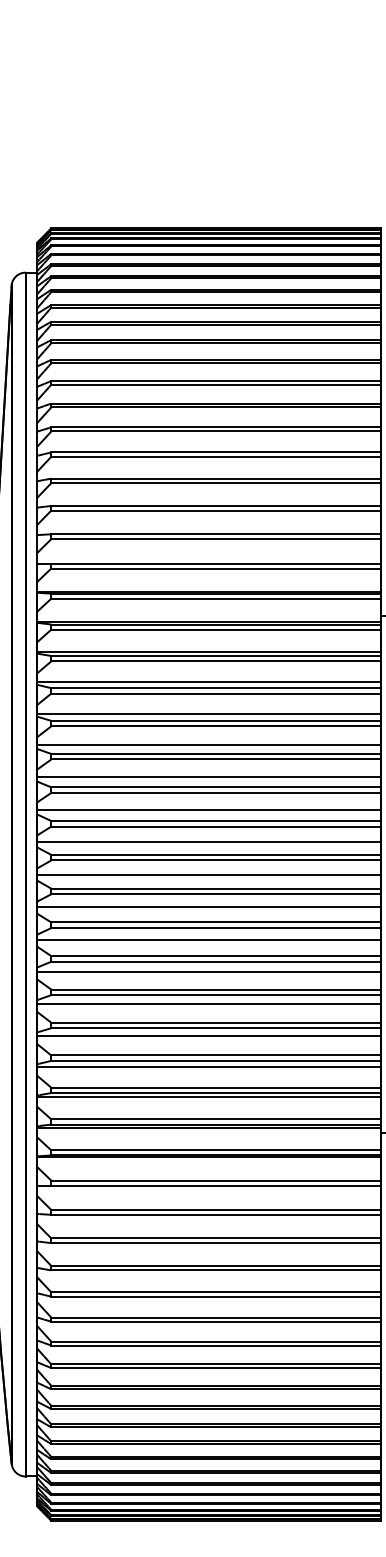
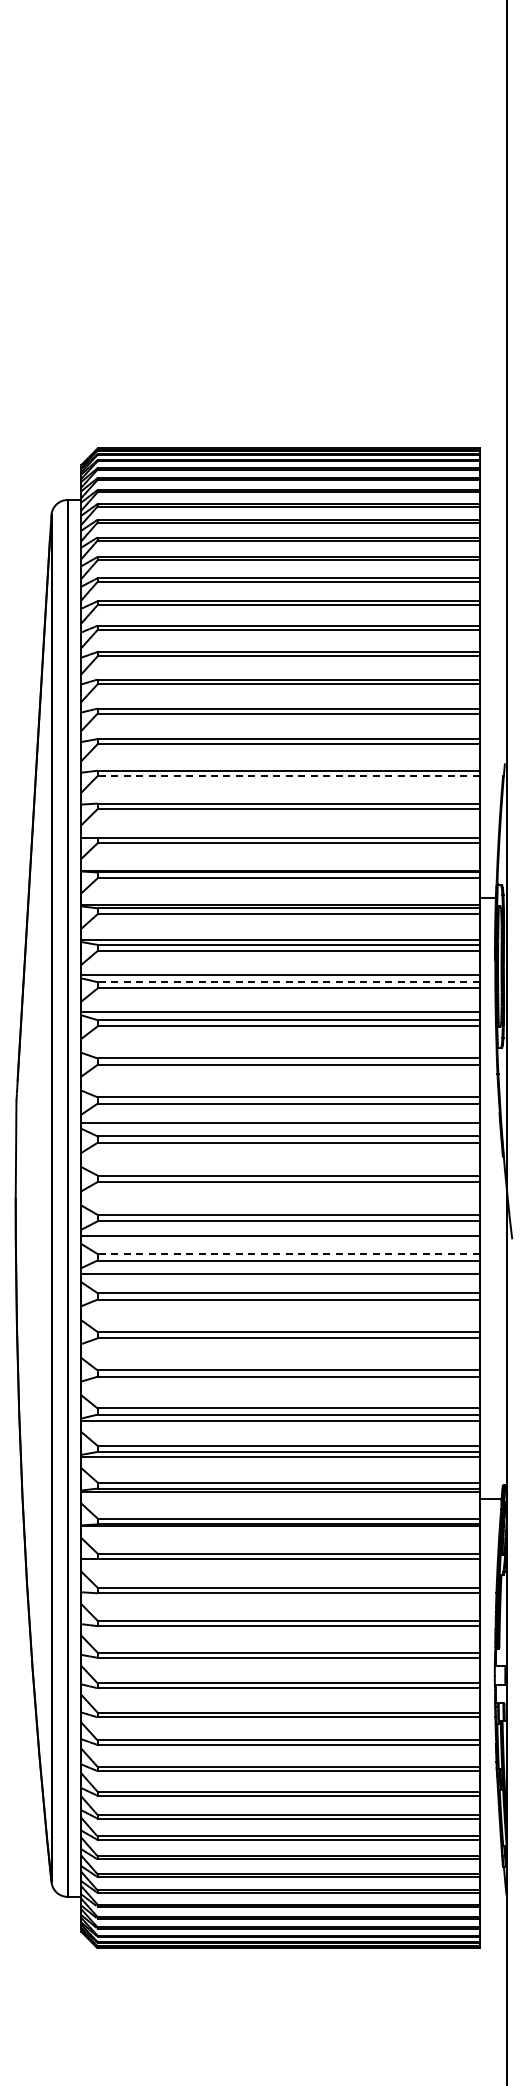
line: (215, 510) -> (288, 776), solid -> dashed
line: (215, 688) -> (288, 982), solid -> dashed
line: (208, 745) -> (280, 1048), removed
line: (208, 777) -> (280, 1085), removed
line: (208, 841) -> (280, 1160), removed
line: (208, 874) -> (280, 1198), removed
line: (215, 922) -> (288, 1254), solid -> dashed
line: (208, 971) -> (280, 1311), removed
line: (208, 1003) -> (280, 1348), removed
line: (208, 1035) -> (280, 1385), removed

